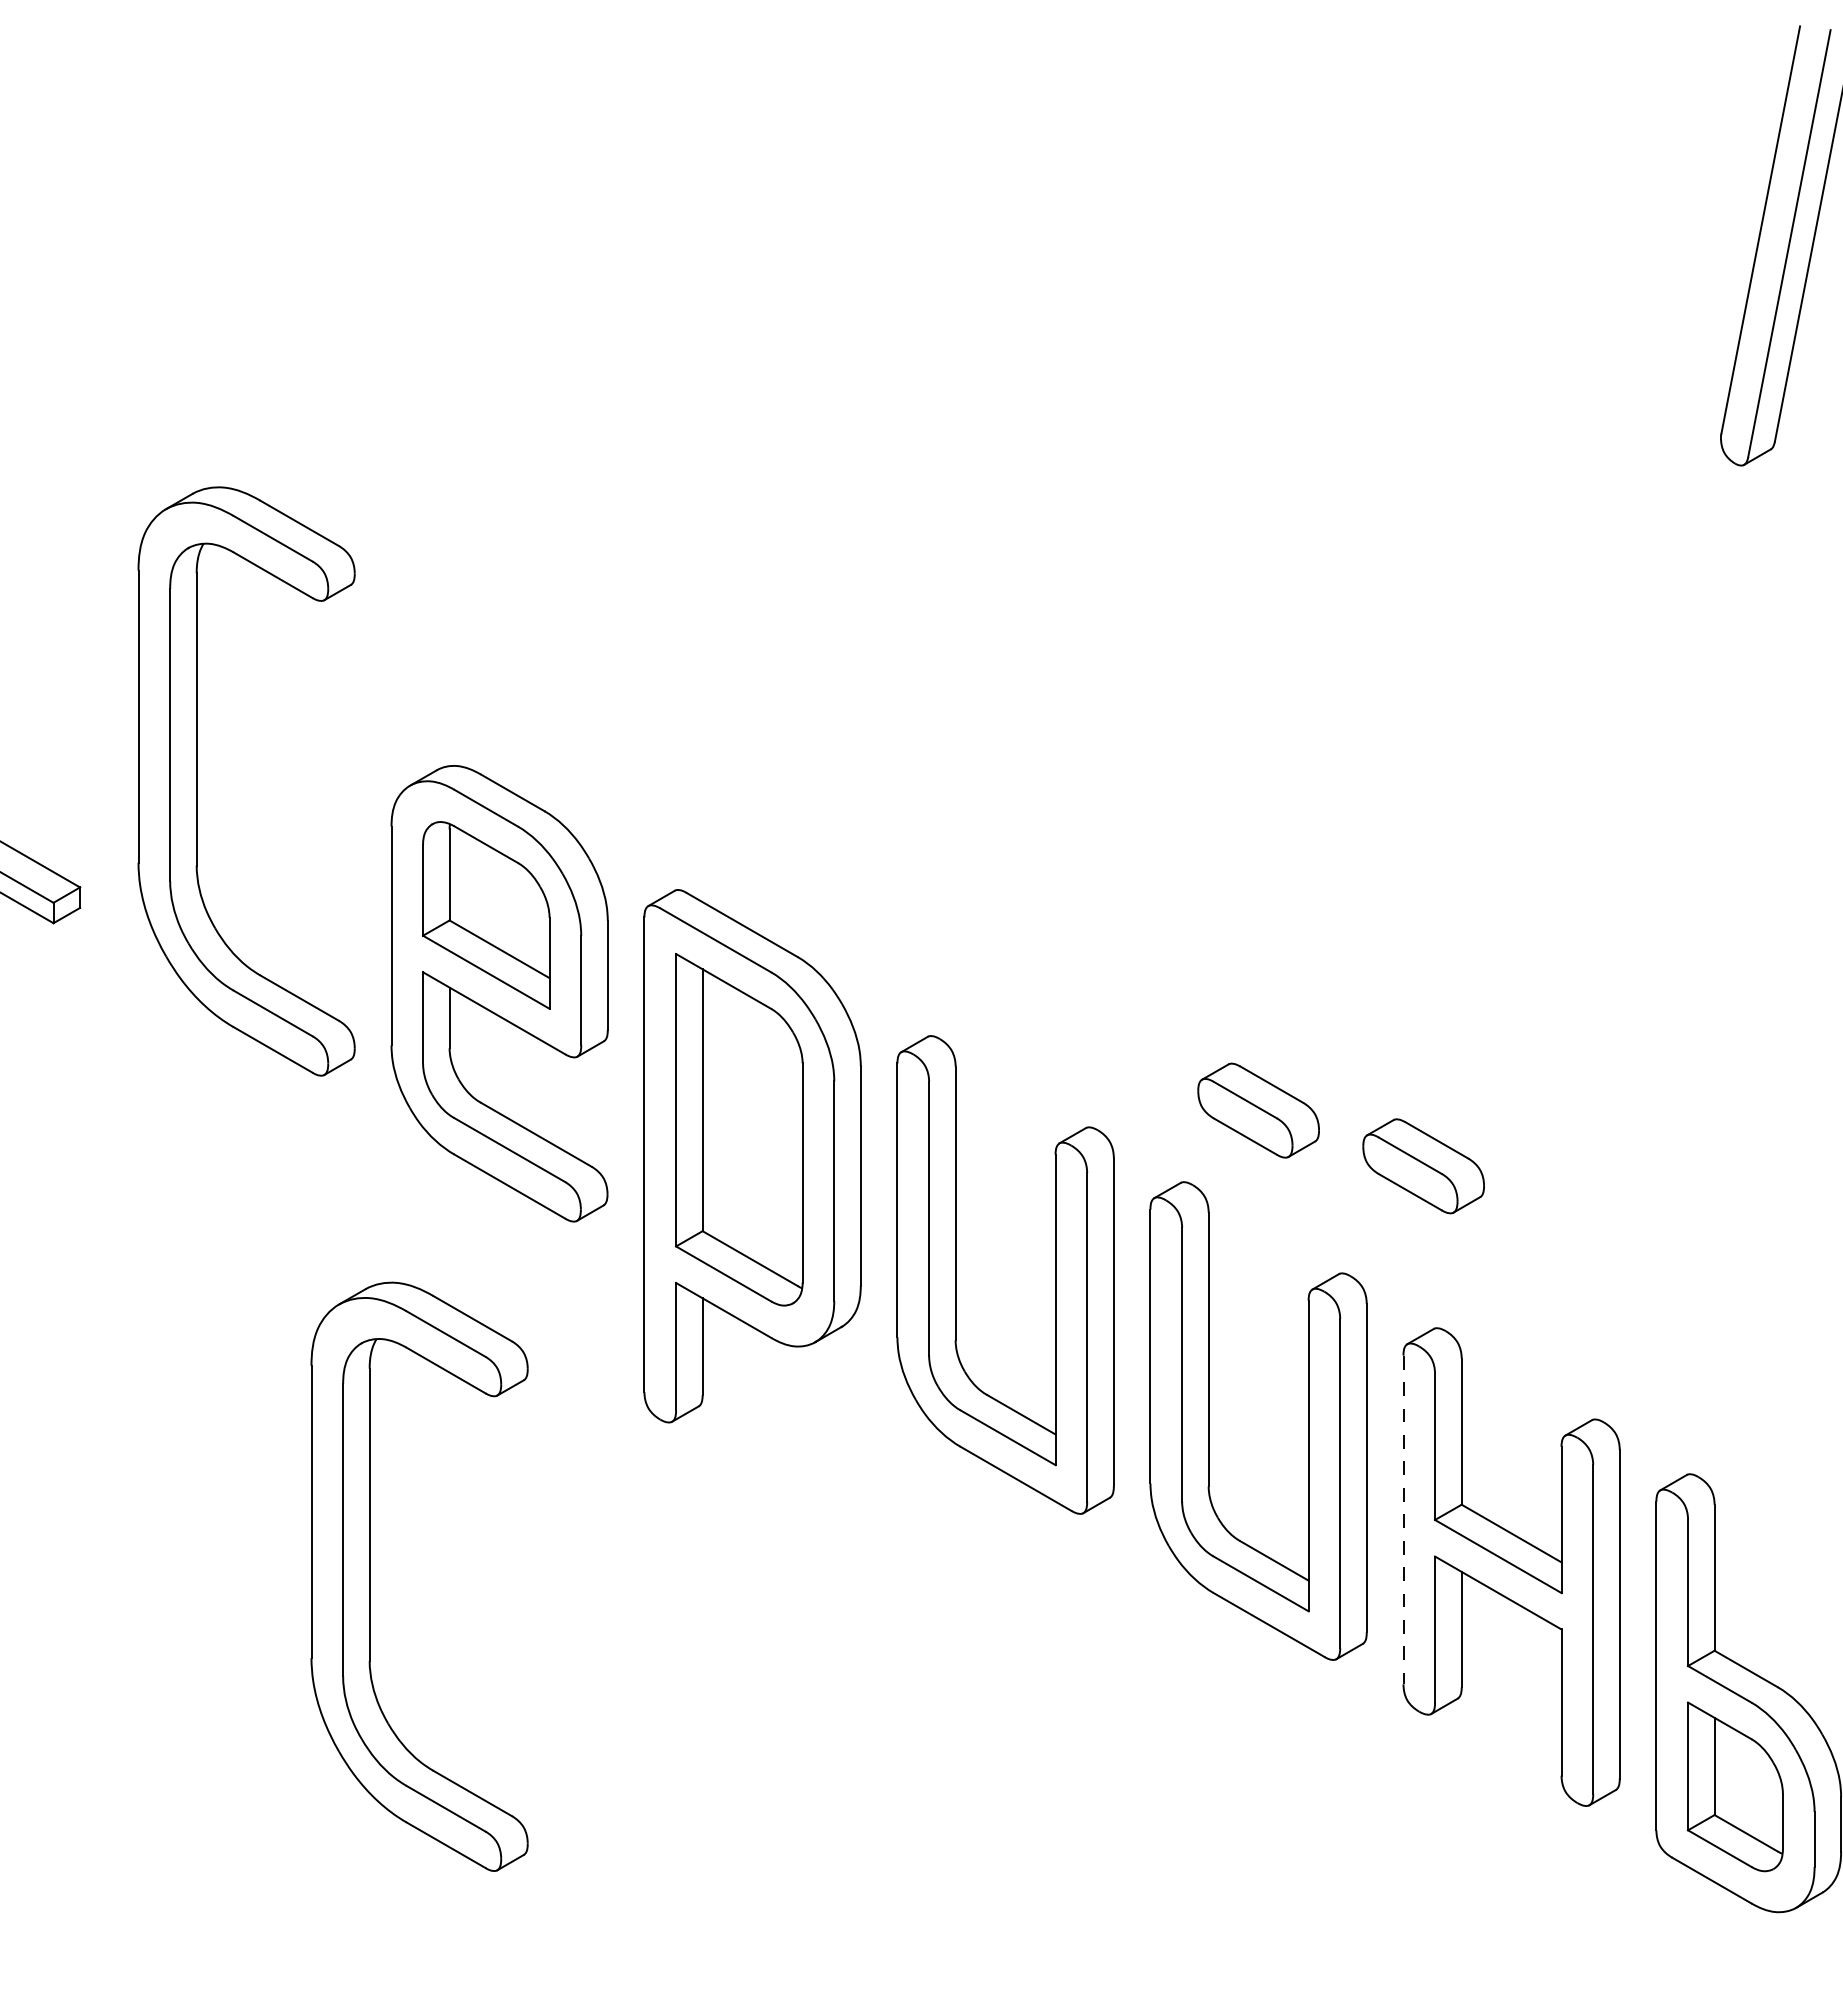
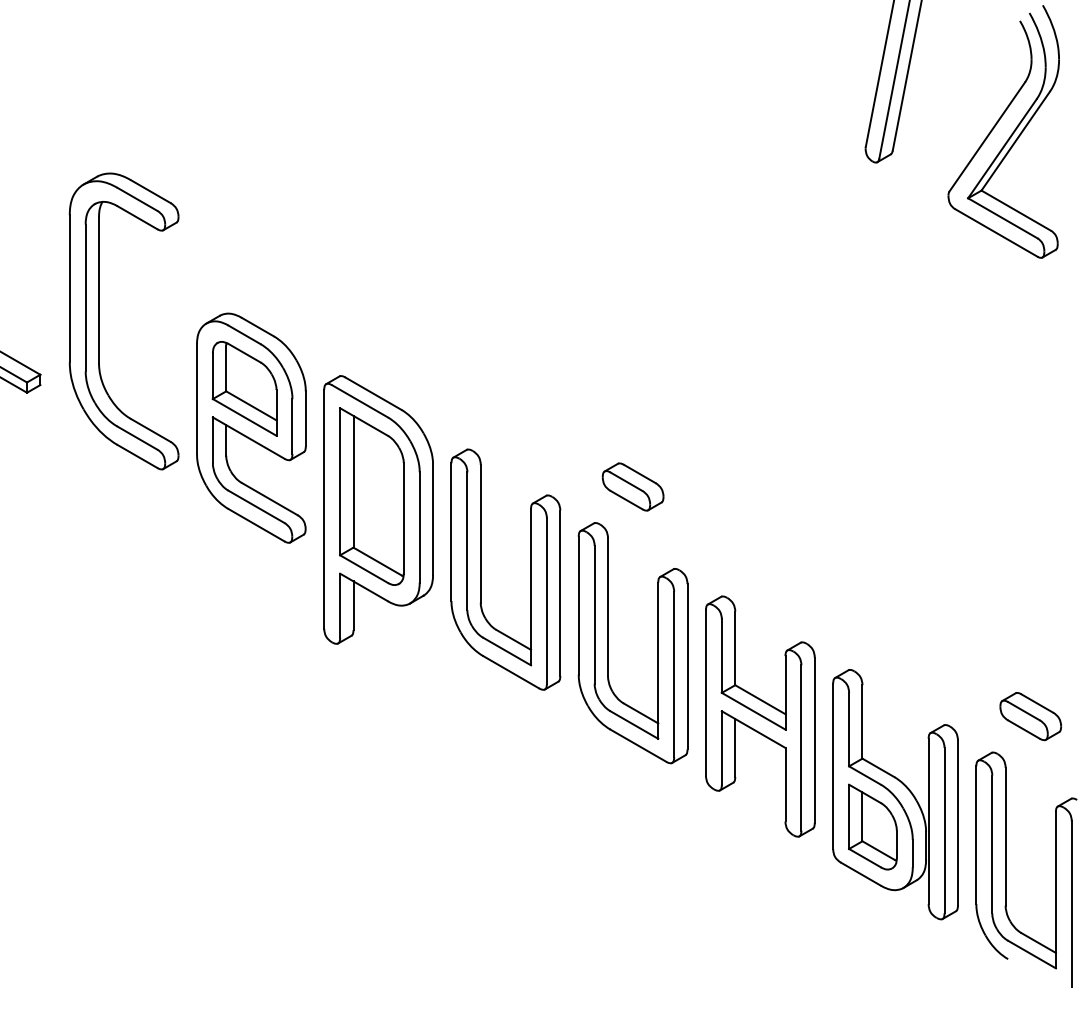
part: (1422, 1165) -> (715, 514), removed
line: (1404, 1519) -> (706, 692), dashed -> solid
part: (370, 1576) -> (186, 721), removed

